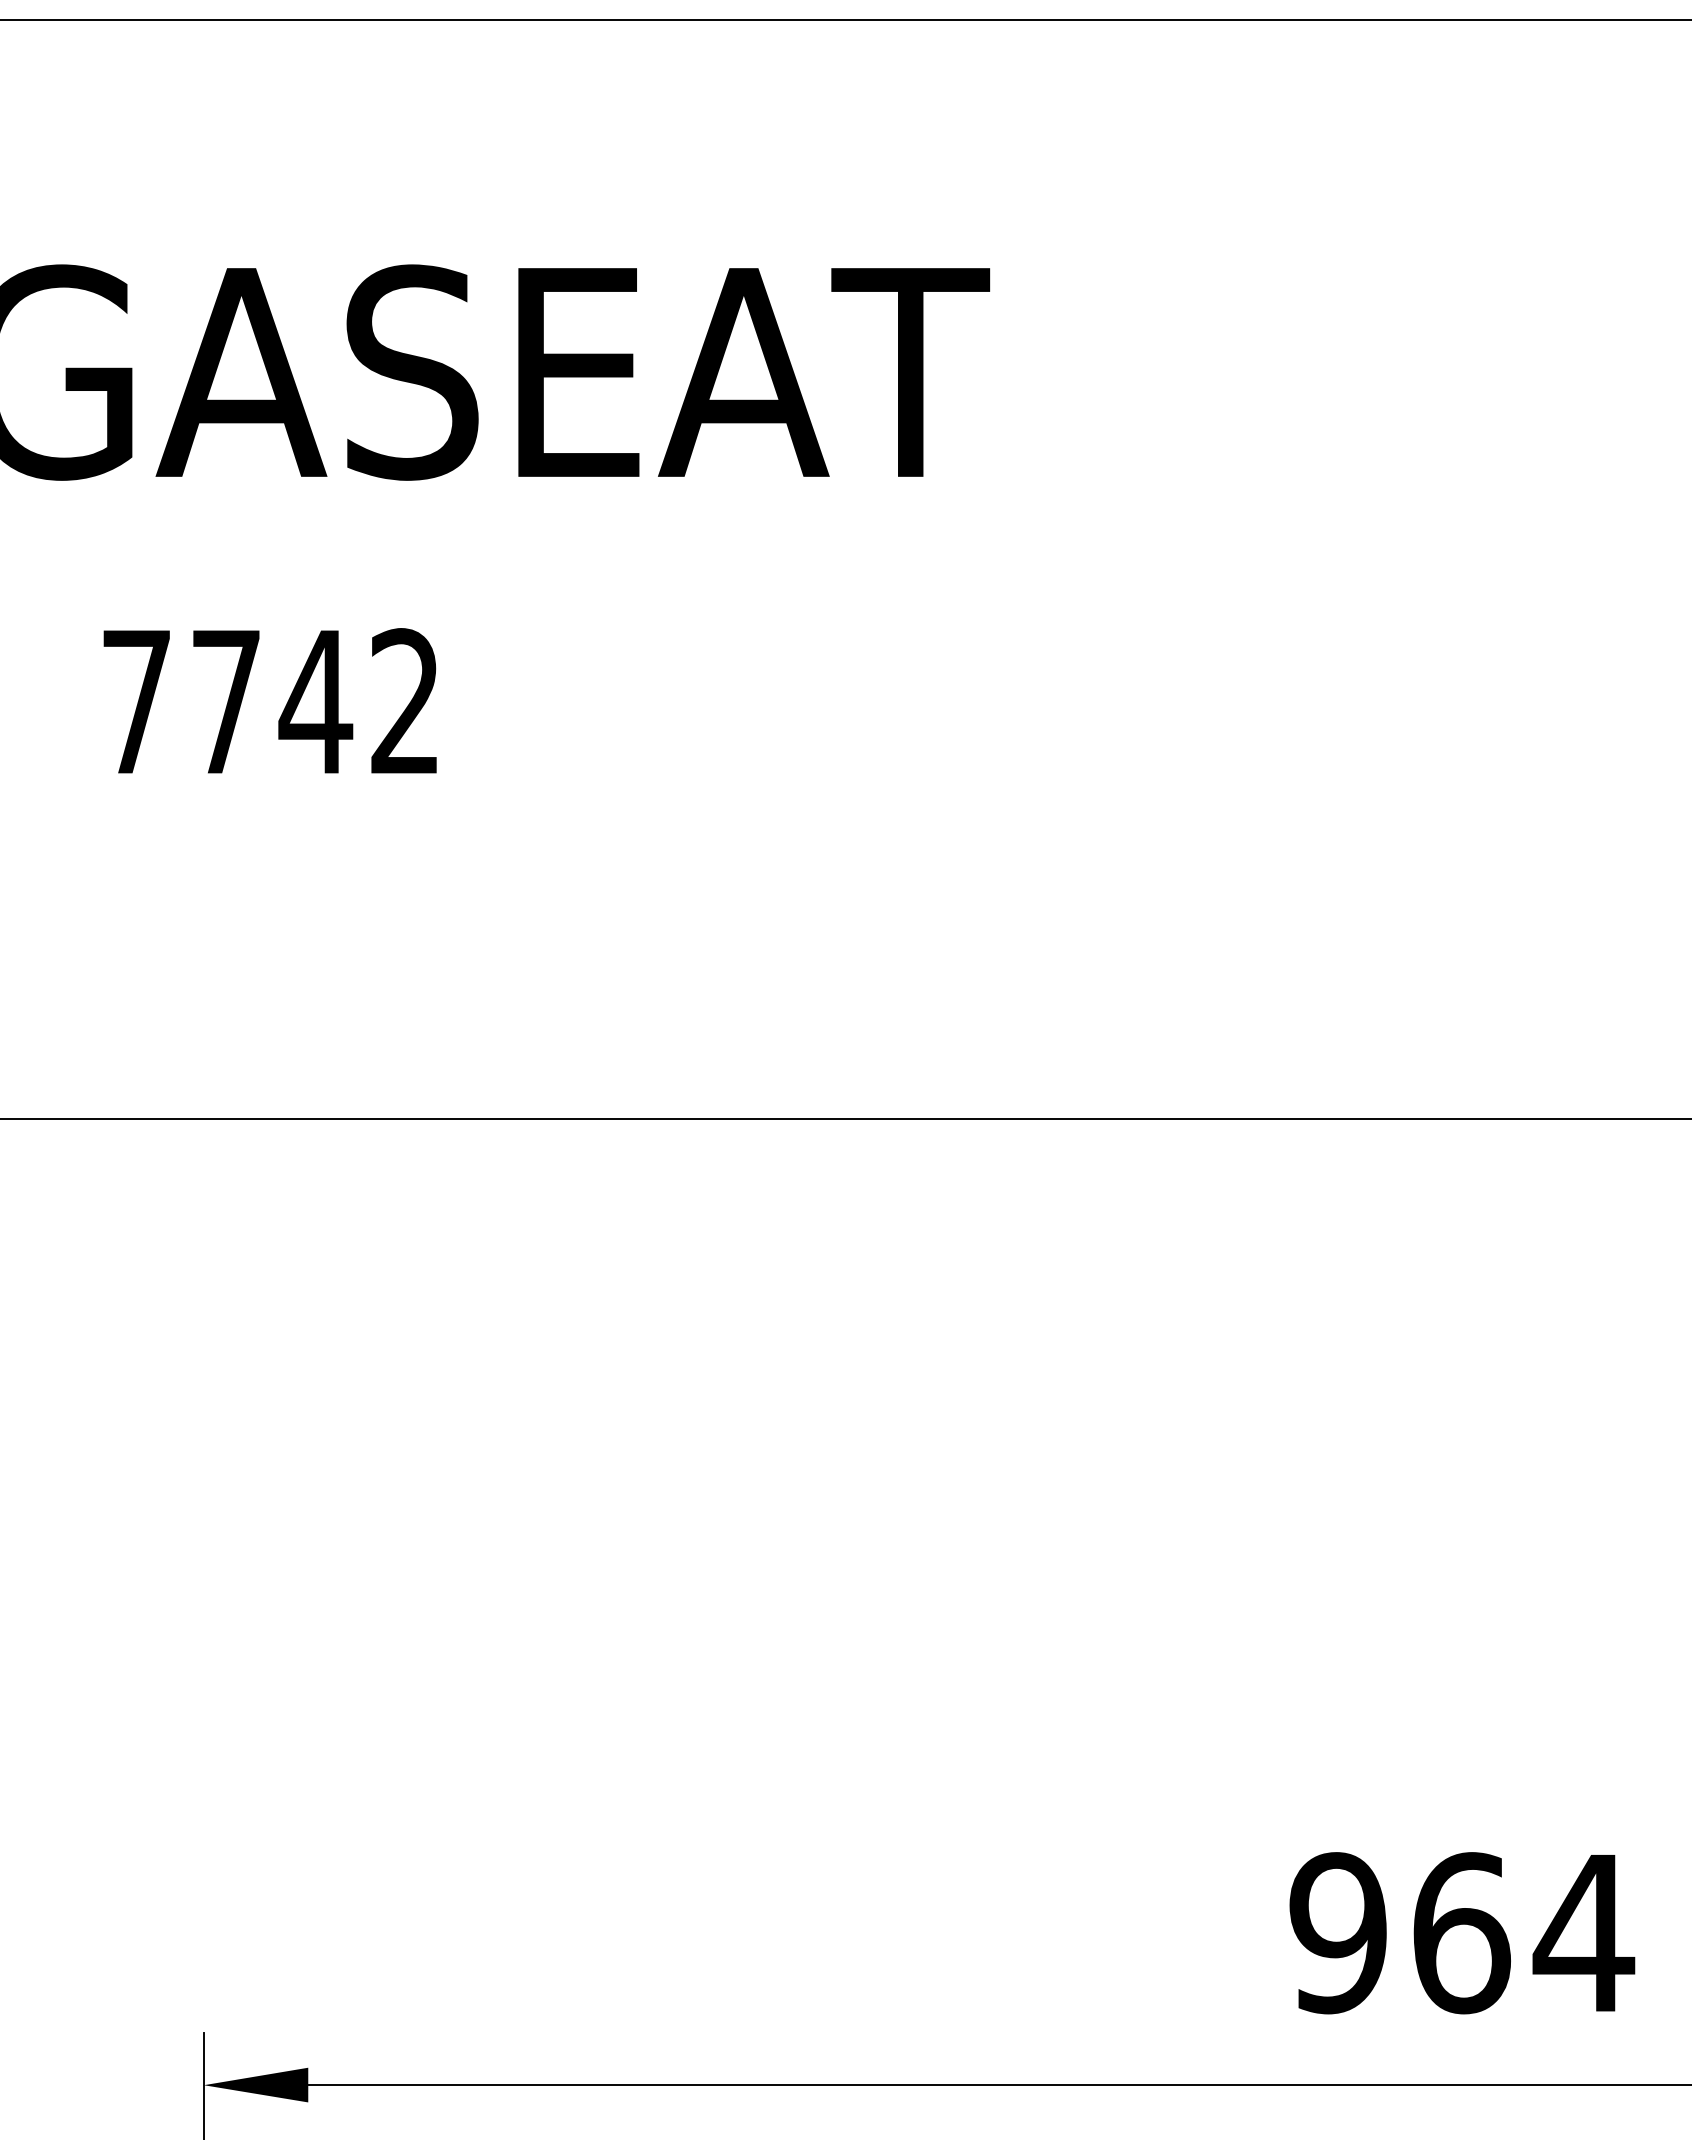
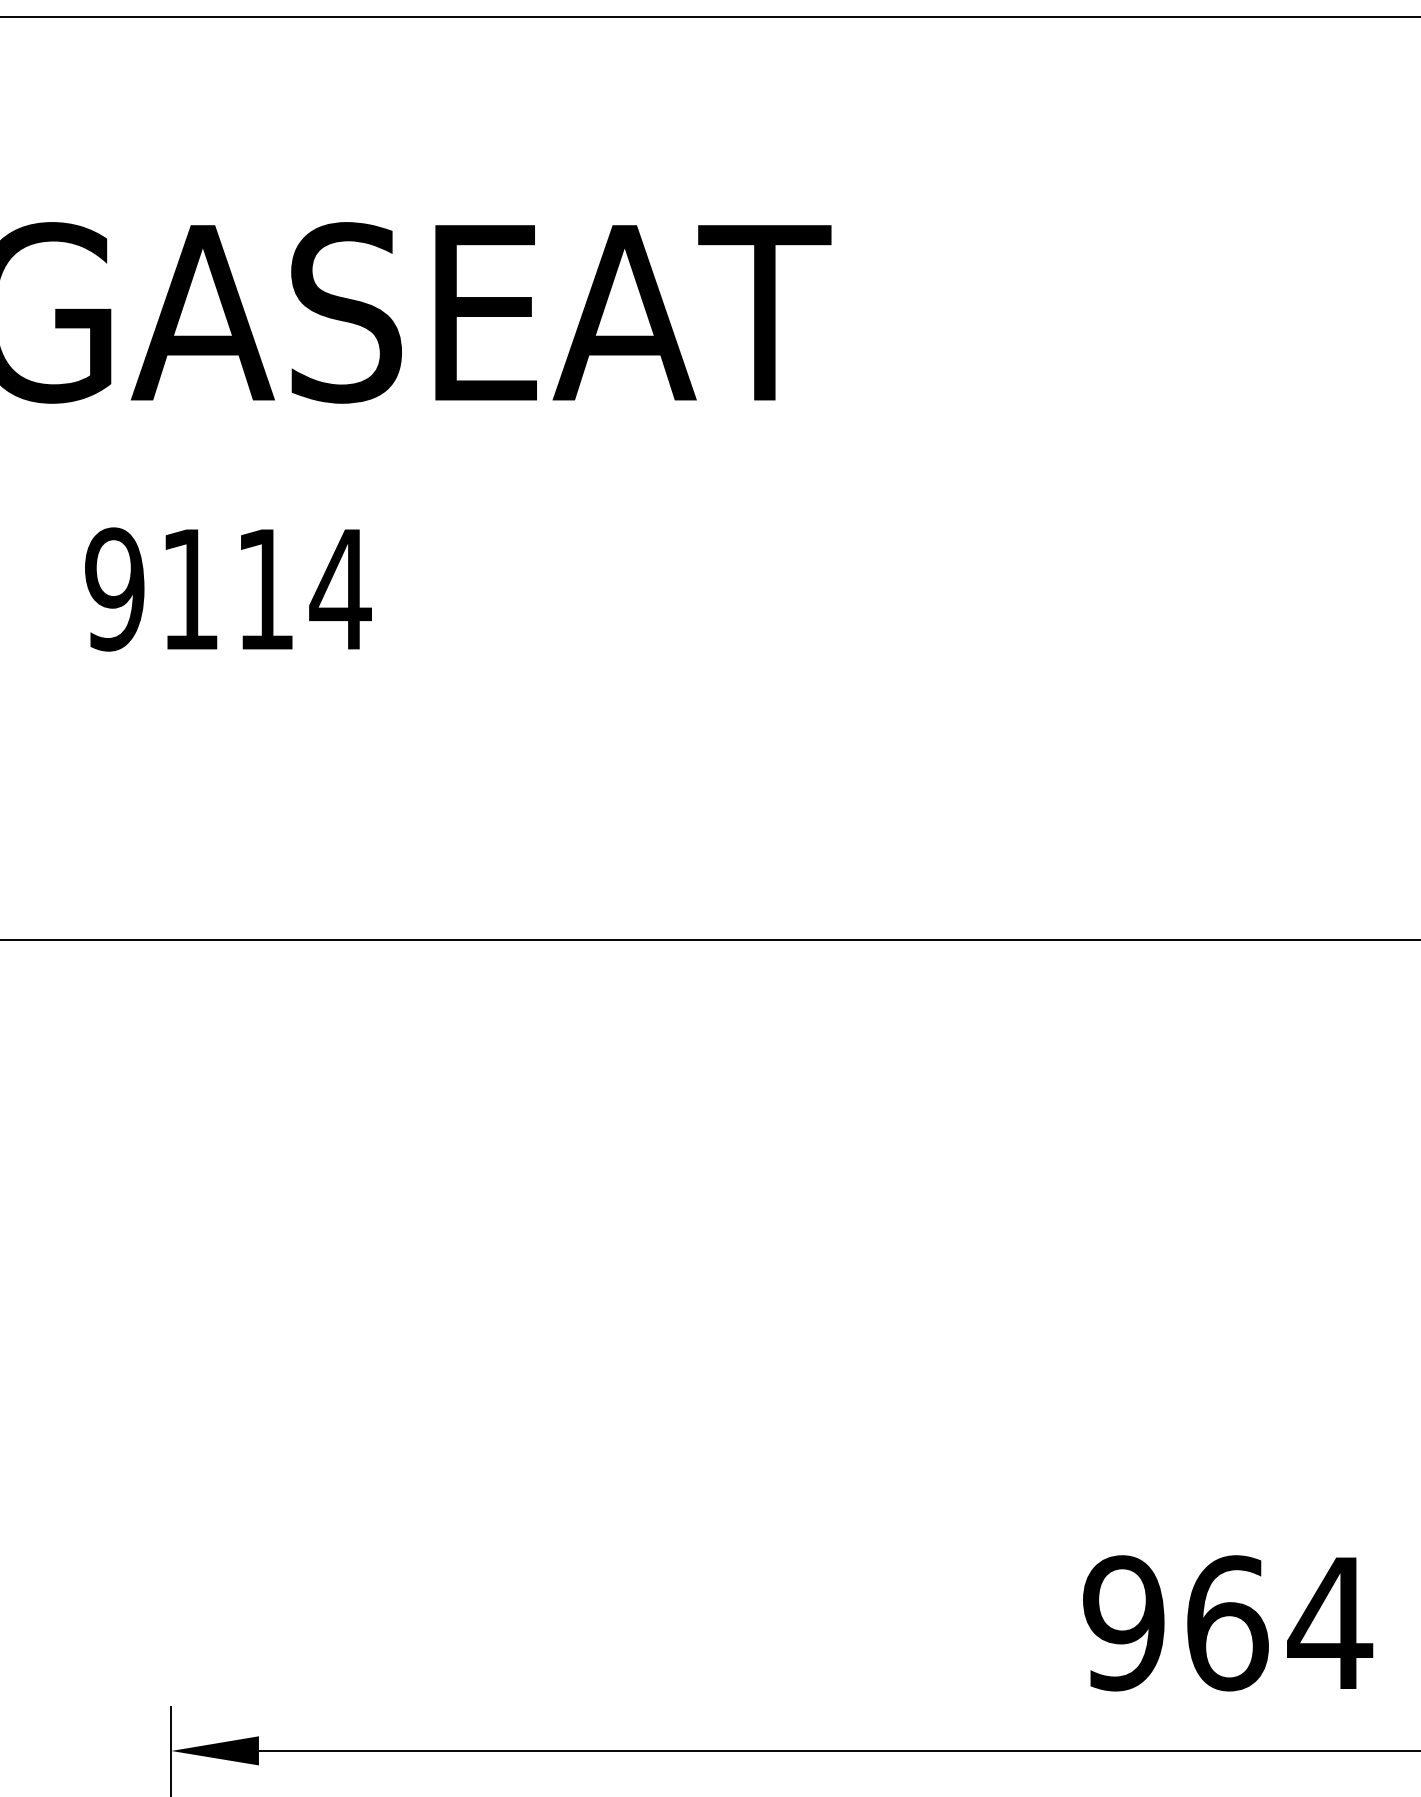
text: (271, 701) -> (228, 589), 7742 -> 9114

